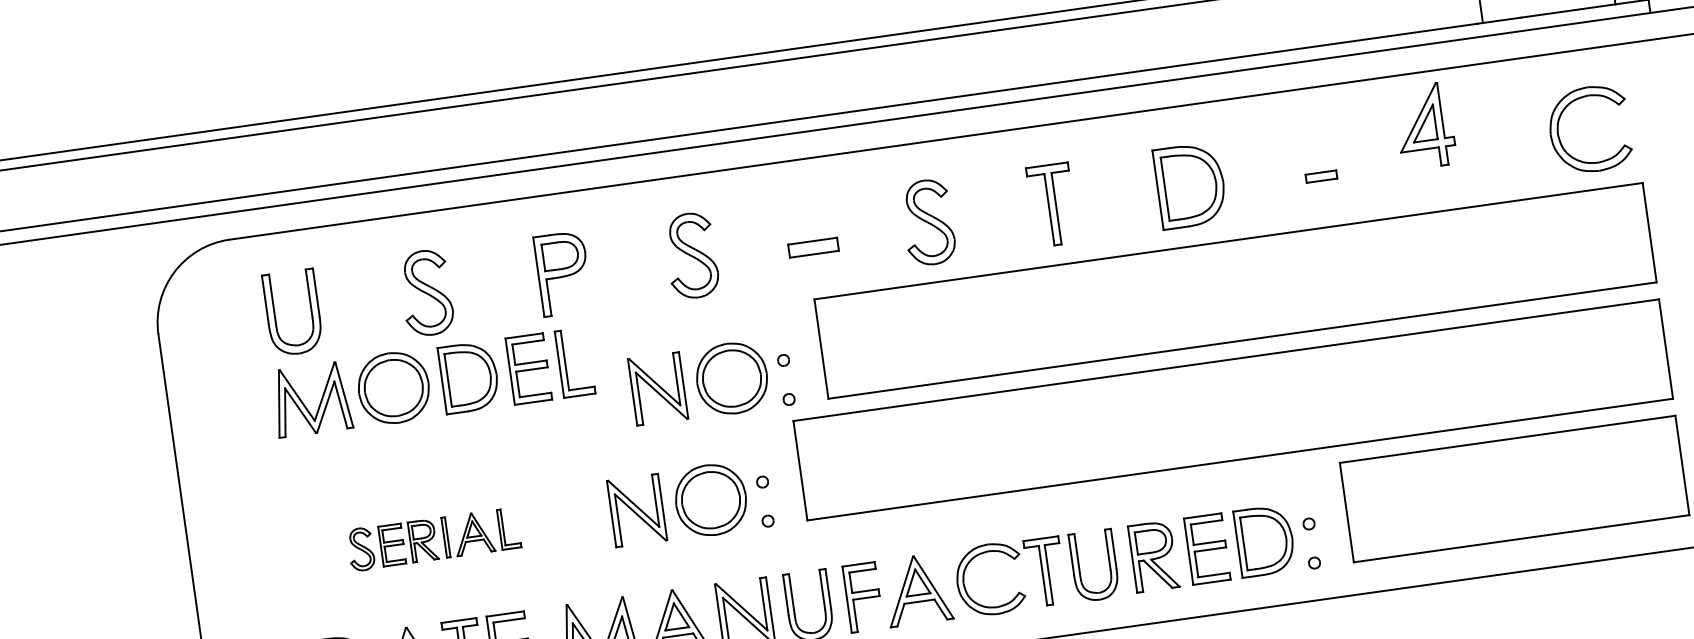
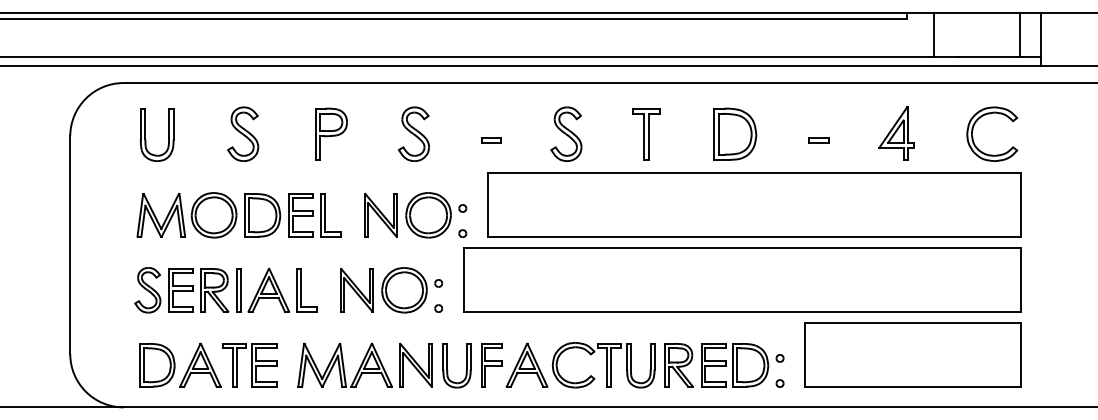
part: (1424, 126) -> (896, 133), moved
part: (813, 248) -> (491, 140), size x0.62
part: (431, 383) -> (238, 215), moved
part: (433, 539) -> (225, 290), size x1.67

